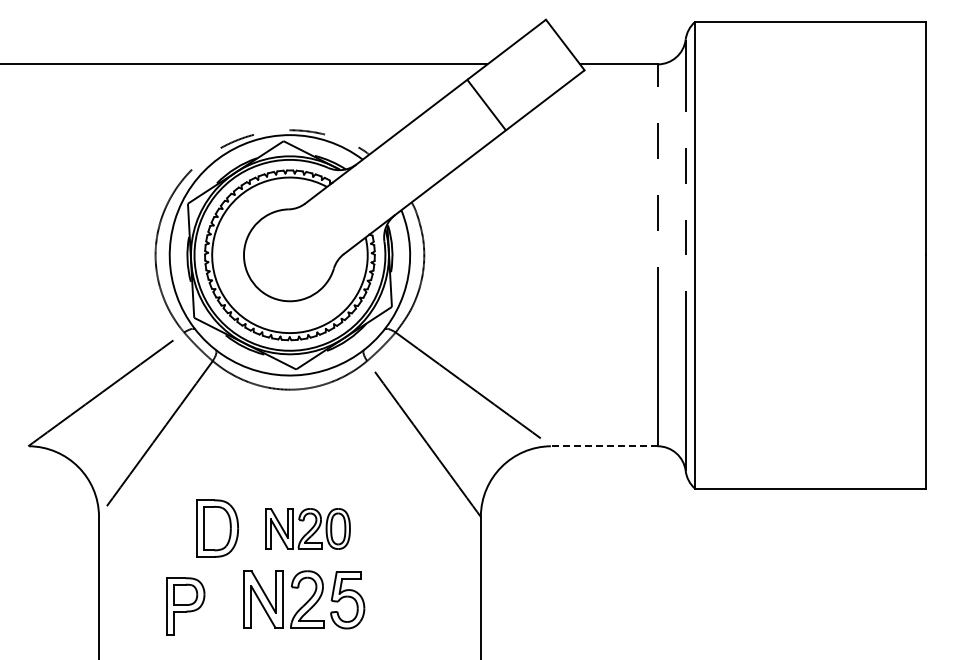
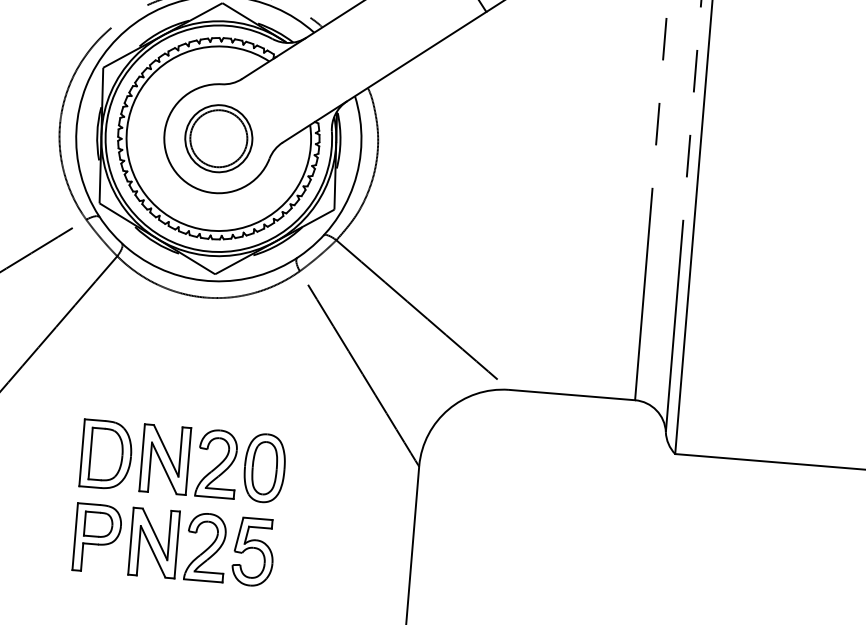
part: (289, 255) -> (218, 138), added
line: (605, 446) -> (573, 395), dashed -> solid
part: (307, 528) -> (213, 463), size x1.43
part: (185, 606) -> (97, 538), moved

